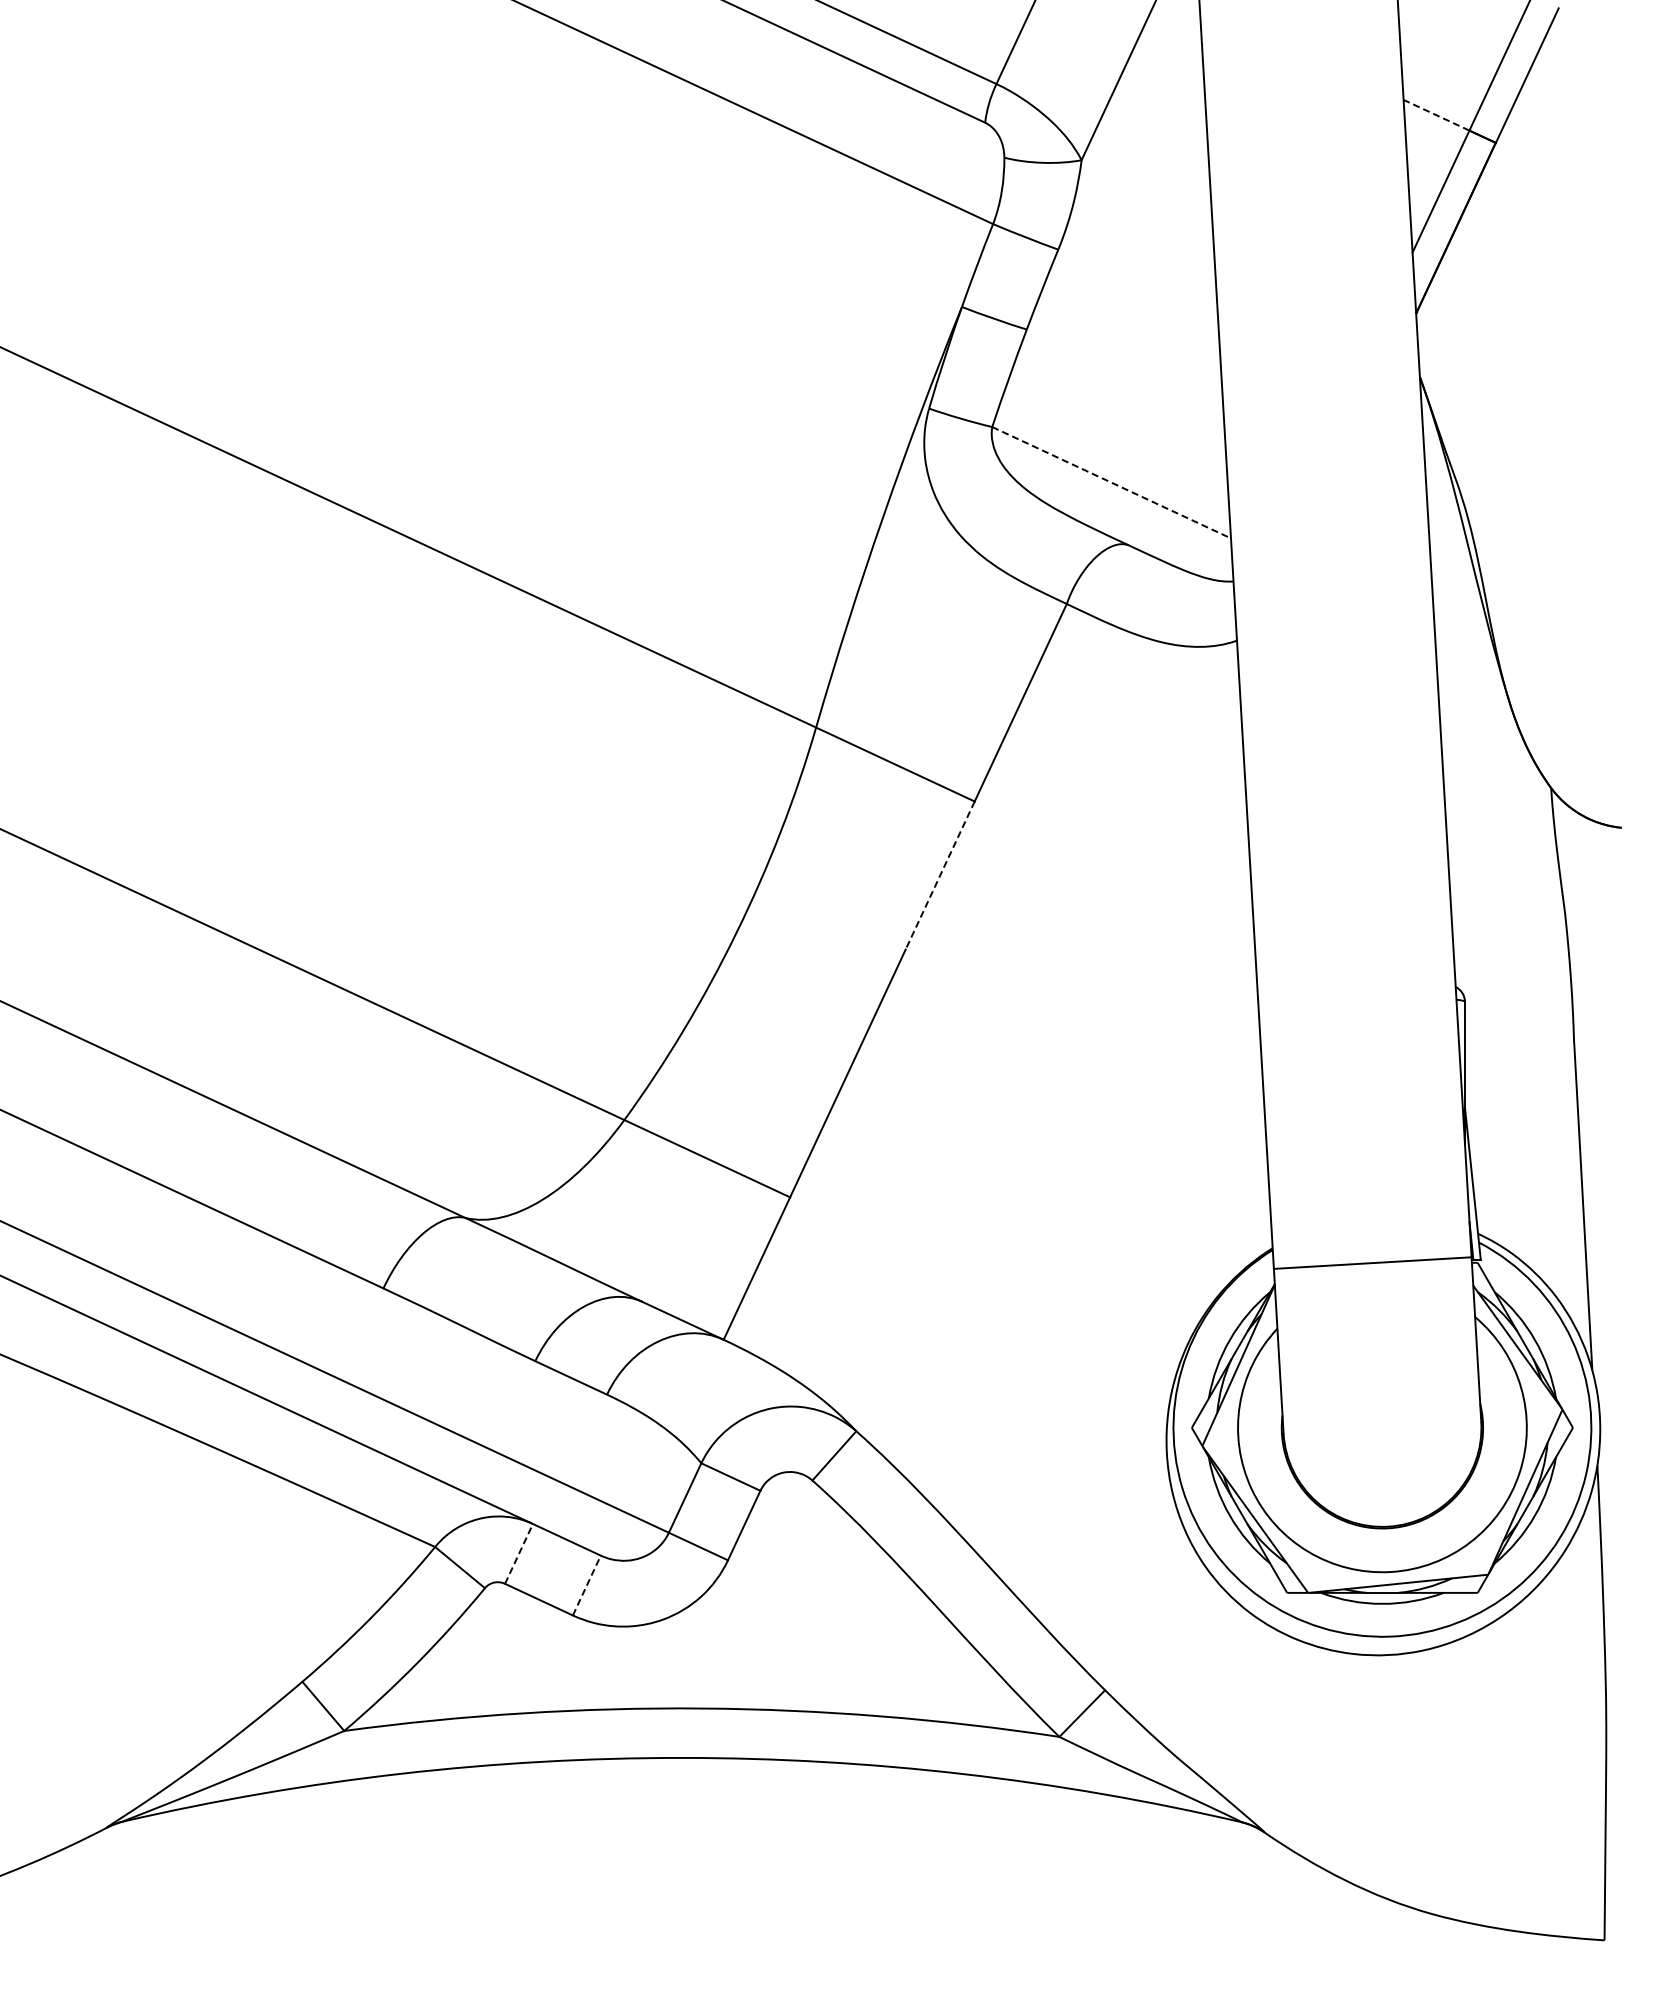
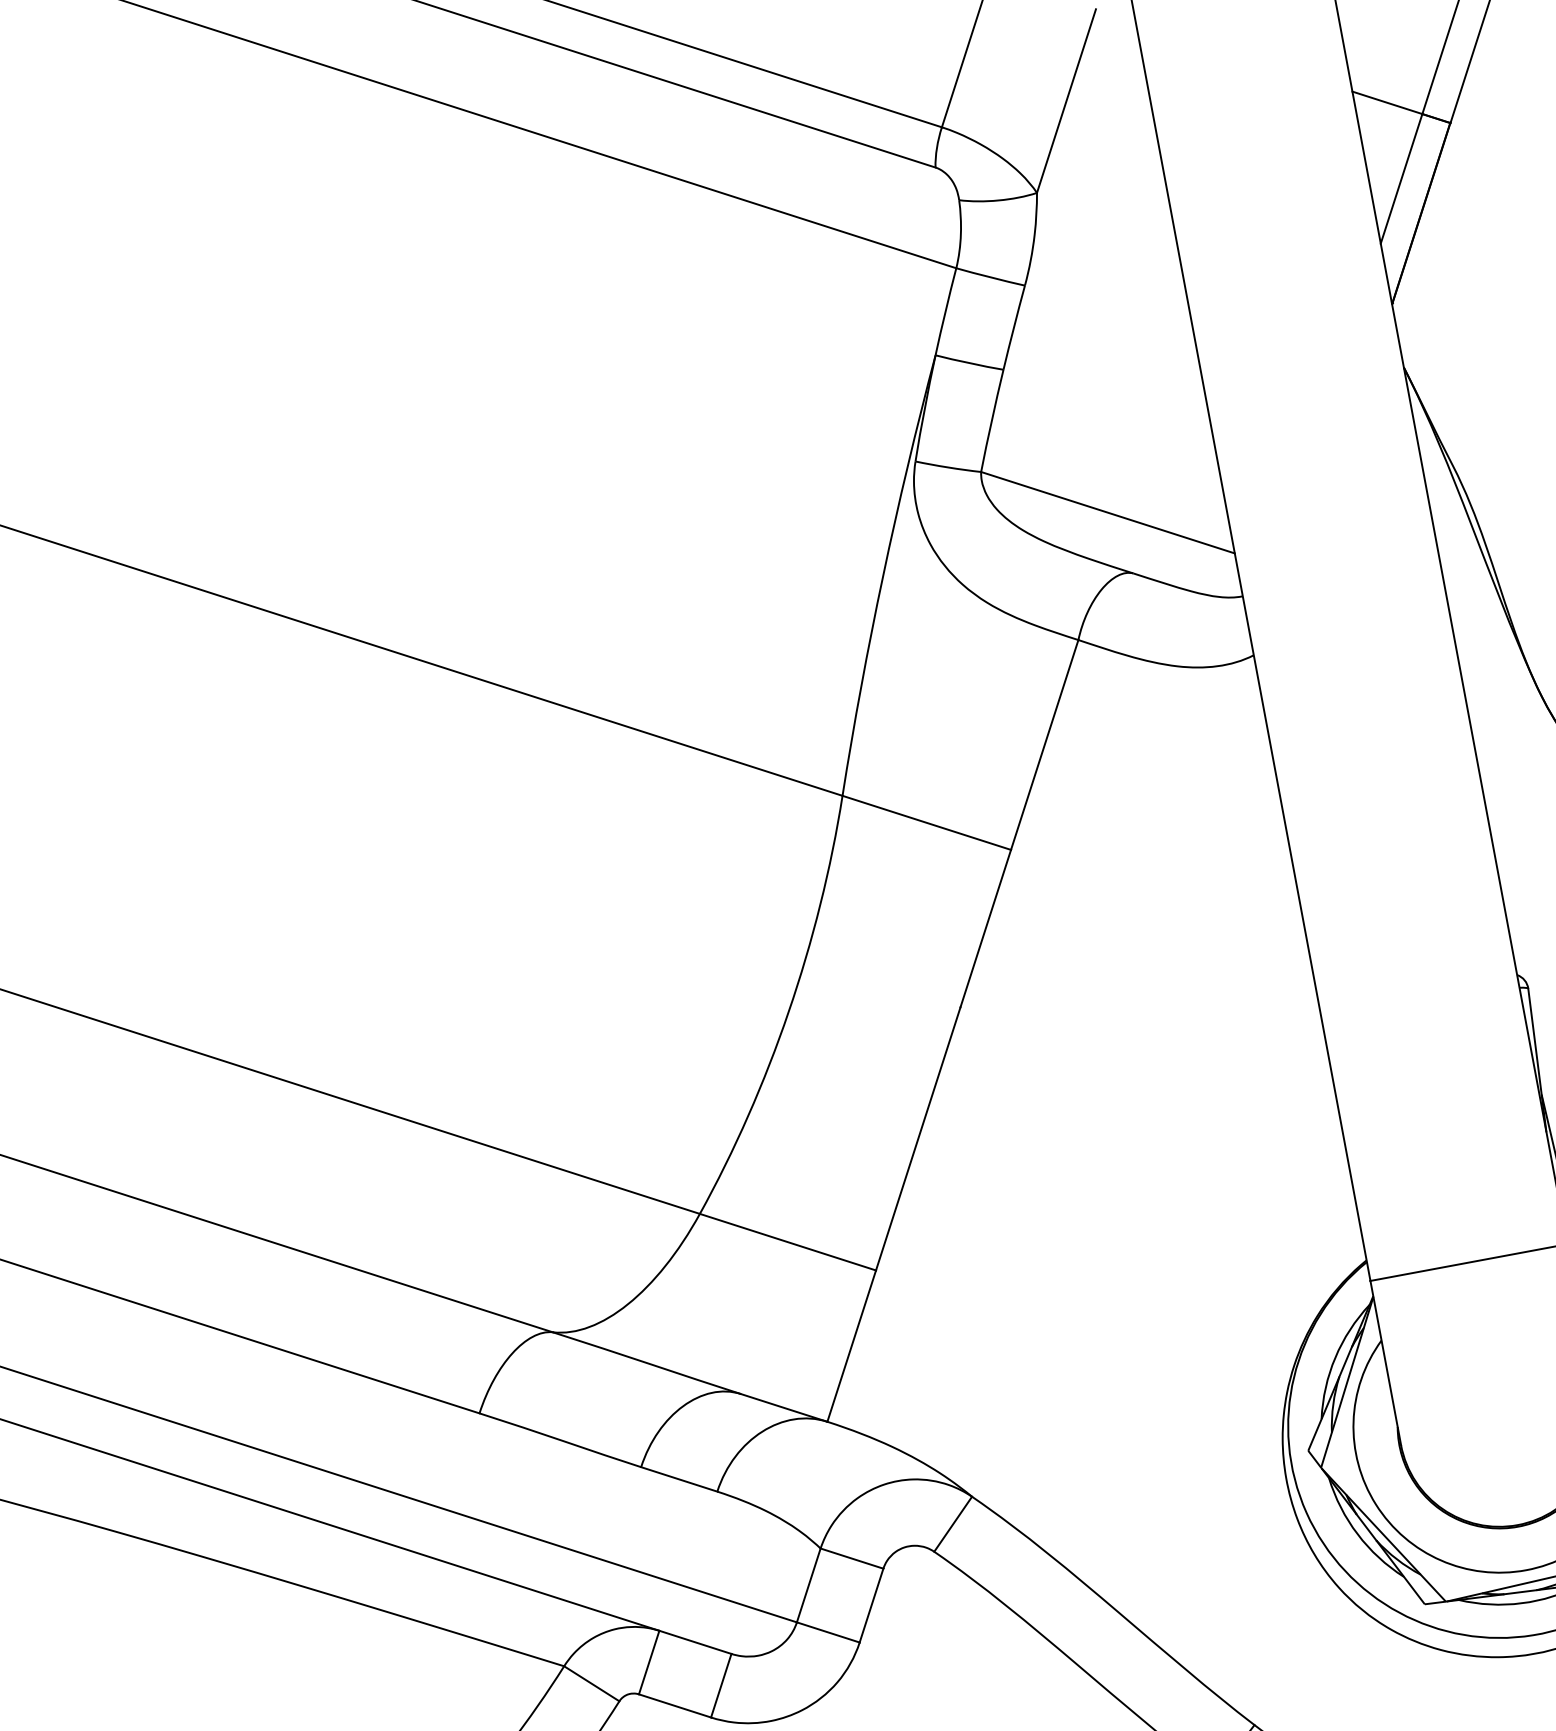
line: (1436, 115) -> (1387, 103), dashed -> solid
line: (1111, 482) -> (1107, 512), dashed -> solid
line: (940, 875) -> (986, 928), dashed -> solid
line: (519, 1553) -> (649, 1662), dashed -> solid
line: (587, 1585) -> (721, 1685), dashed -> solid

